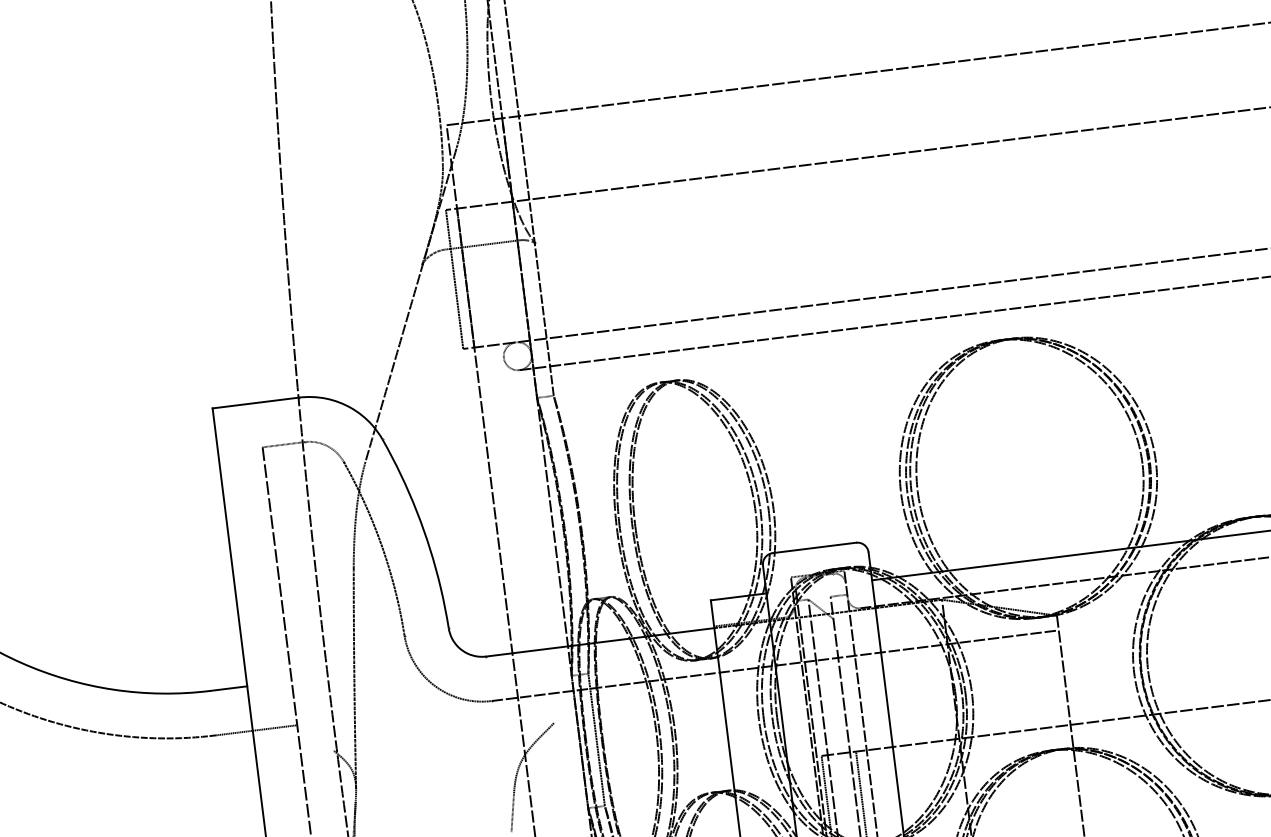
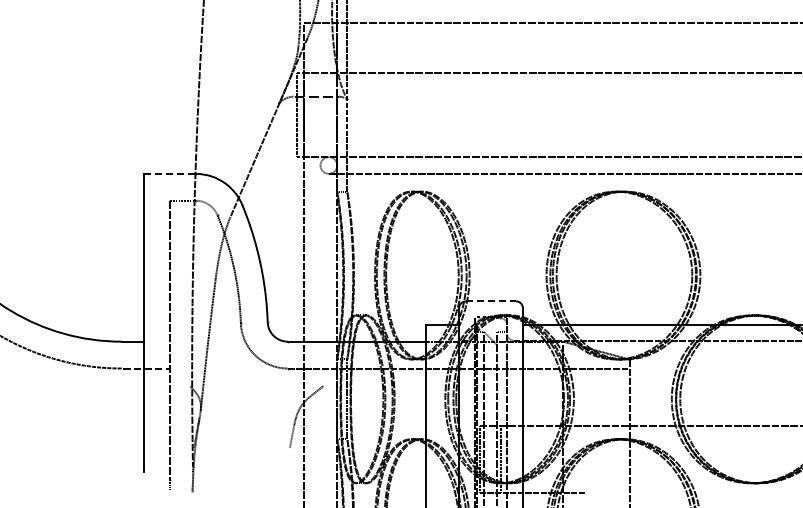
line: (257, 402) -> (170, 173), solid -> dashed
line: (815, 548) -> (491, 301), solid -> dashed

